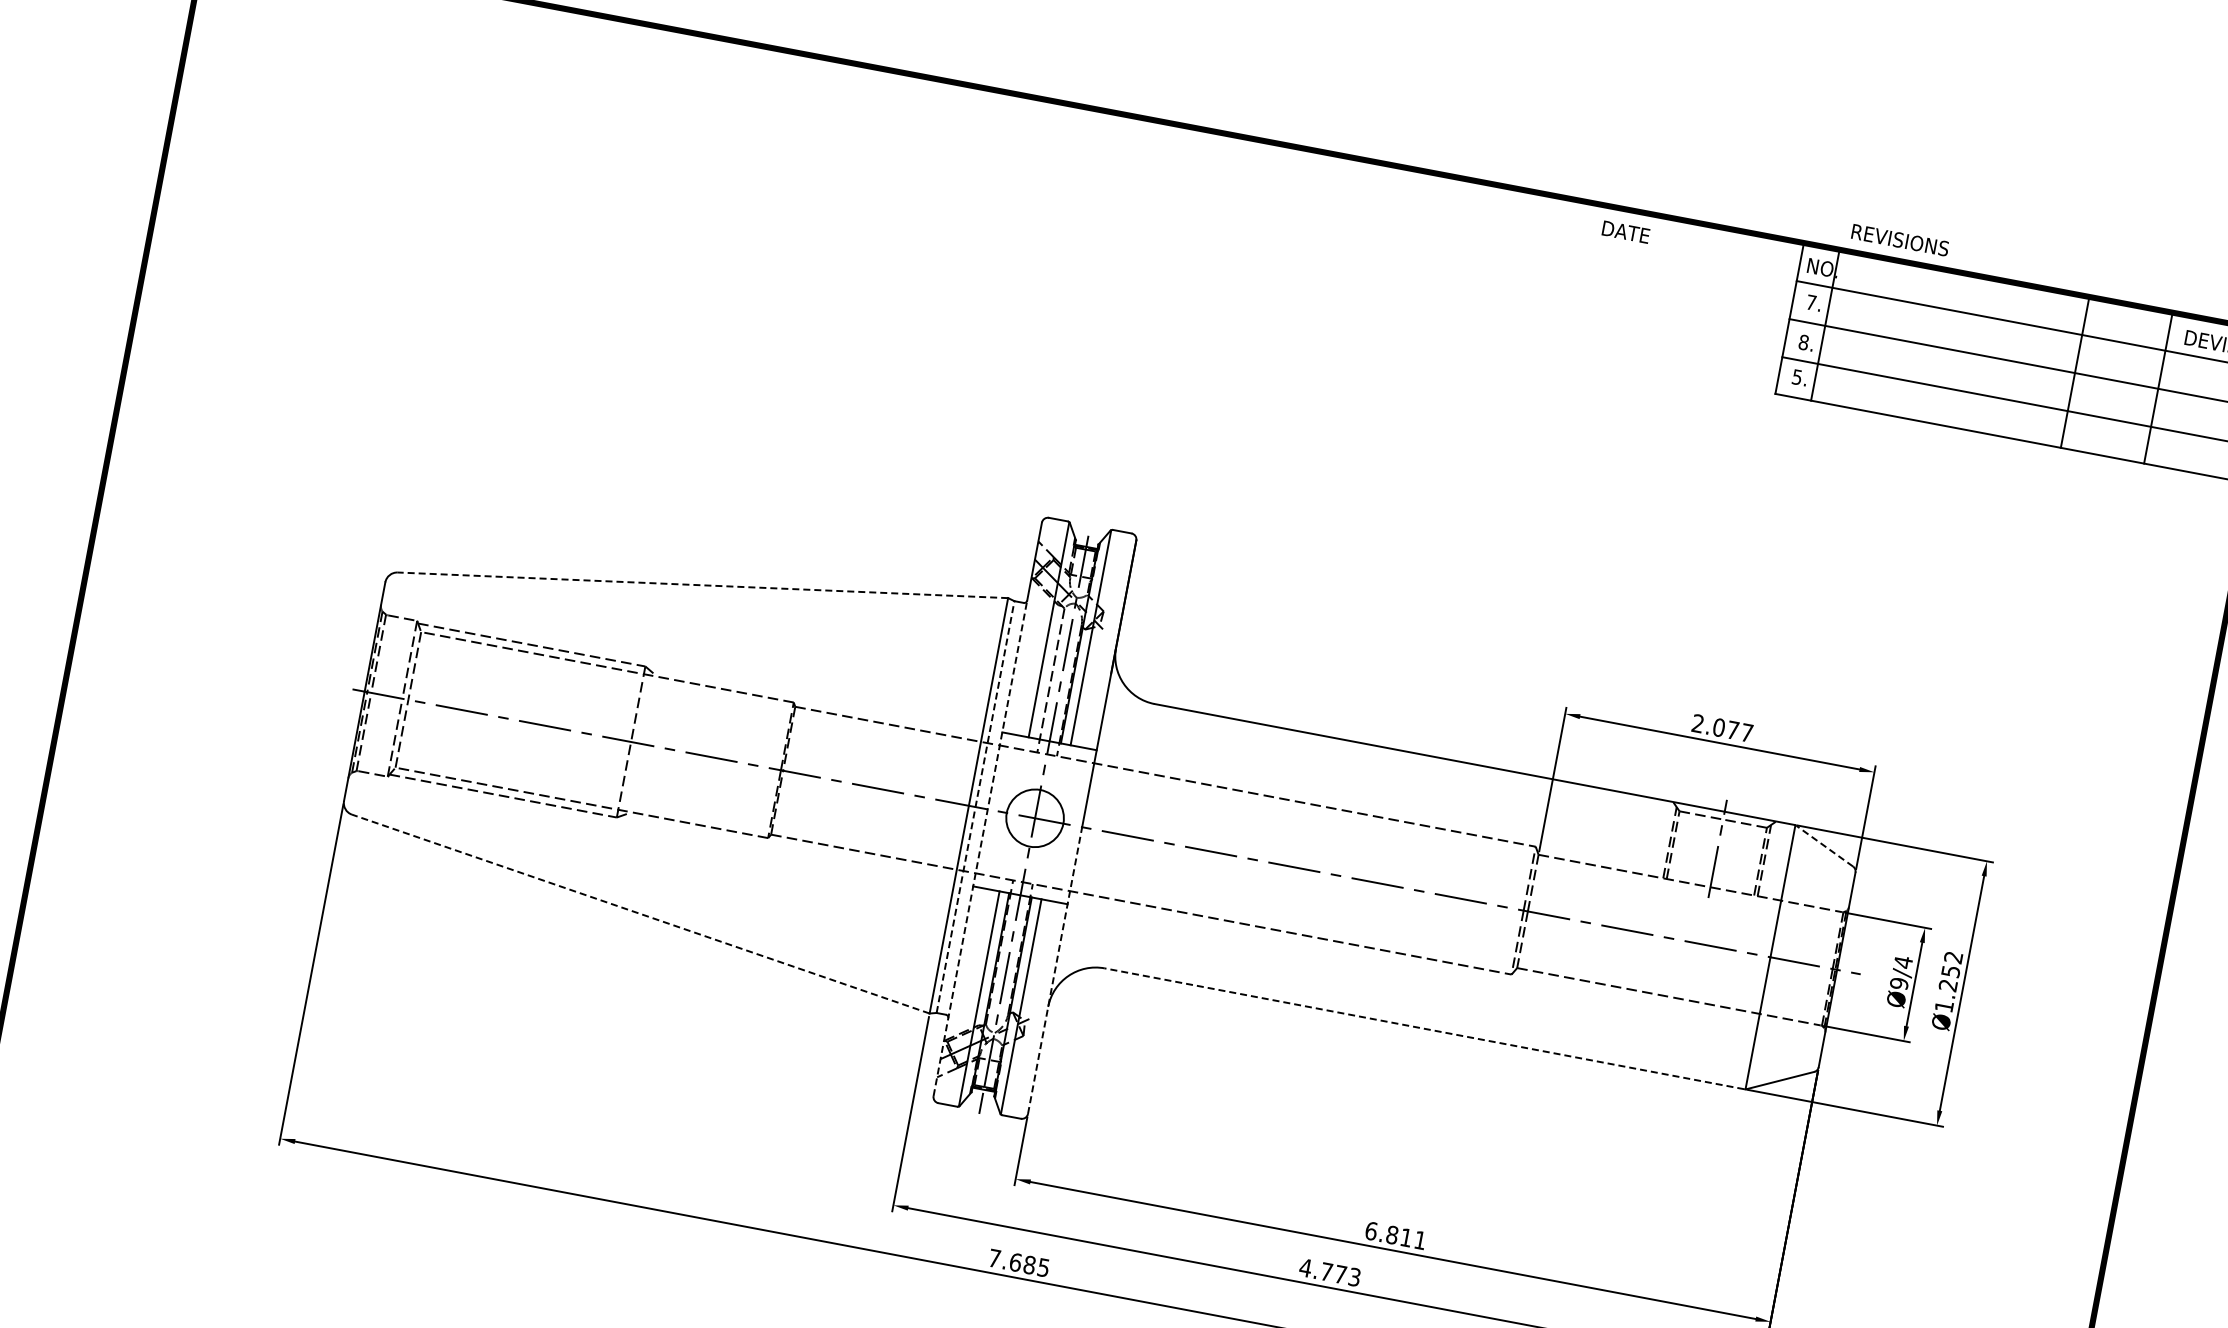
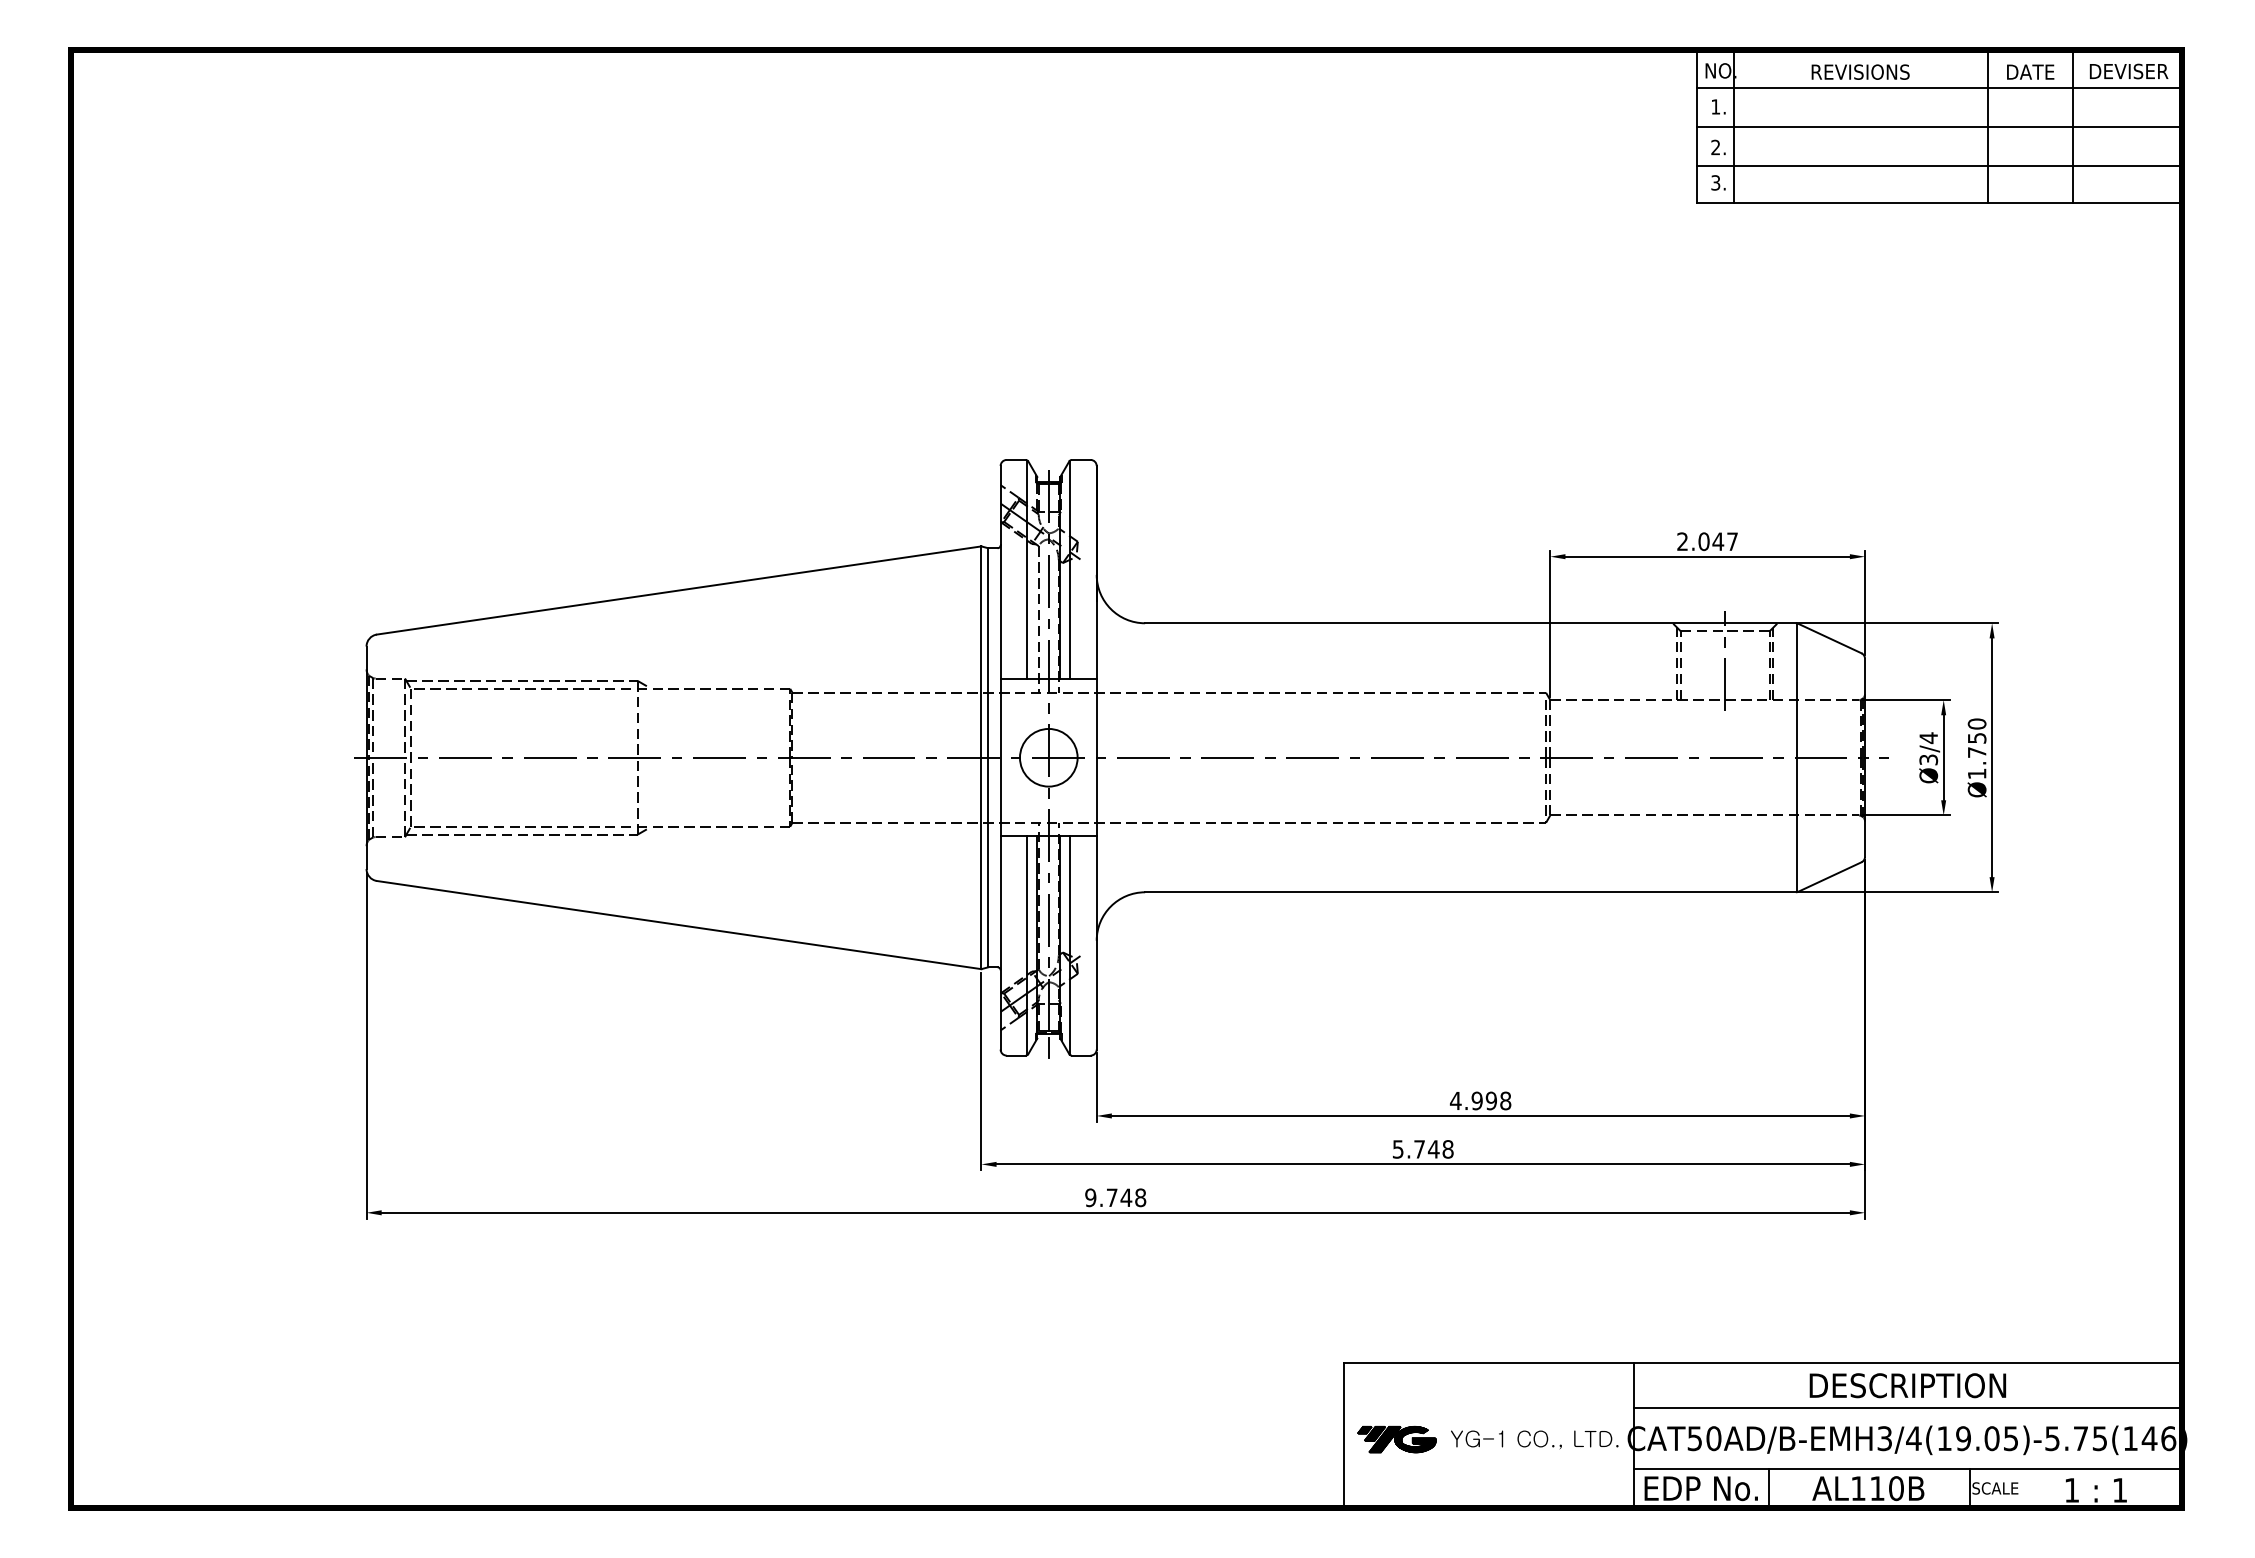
text: (1626, 231) -> (2030, 71), moved
text: (1900, 239) -> (1860, 71), moved
text: (1811, 302) -> (1715, 106), 7. -> 1.
text: (1803, 342) -> (1715, 147), 8. -> 2.
text: (1797, 376) -> (1715, 182), 5. -> 3.
line: (702, 585) -> (678, 590), dashed -> solid
text: (1733, 730) -> (1718, 541), 2.077 -> 2.047
line: (975, 806) -> (988, 757), dashed -> solid
line: (1824, 846) -> (1829, 638), dashed -> solid
line: (980, 847) -> (1000, 796), dashed -> solid
line: (640, 914) -> (678, 925), dashed -> solid
line: (1054, 970) -> (1096, 903), dashed -> solid
text: (1950, 970) -> (1976, 737), Ø1.252 -> Ø1.750
text: (1899, 983) -> (1928, 759), Ø9/4 -> Ø3/4
line: (1424, 1028) -> (1470, 892), dashed -> solid
text: (1395, 1235) -> (1480, 1100), 6.811 -> 4.998
text: (1018, 1262) -> (1115, 1197), 7.685 -> 9.748
text: (1329, 1272) -> (1422, 1149), 4.773 -> 5.748

